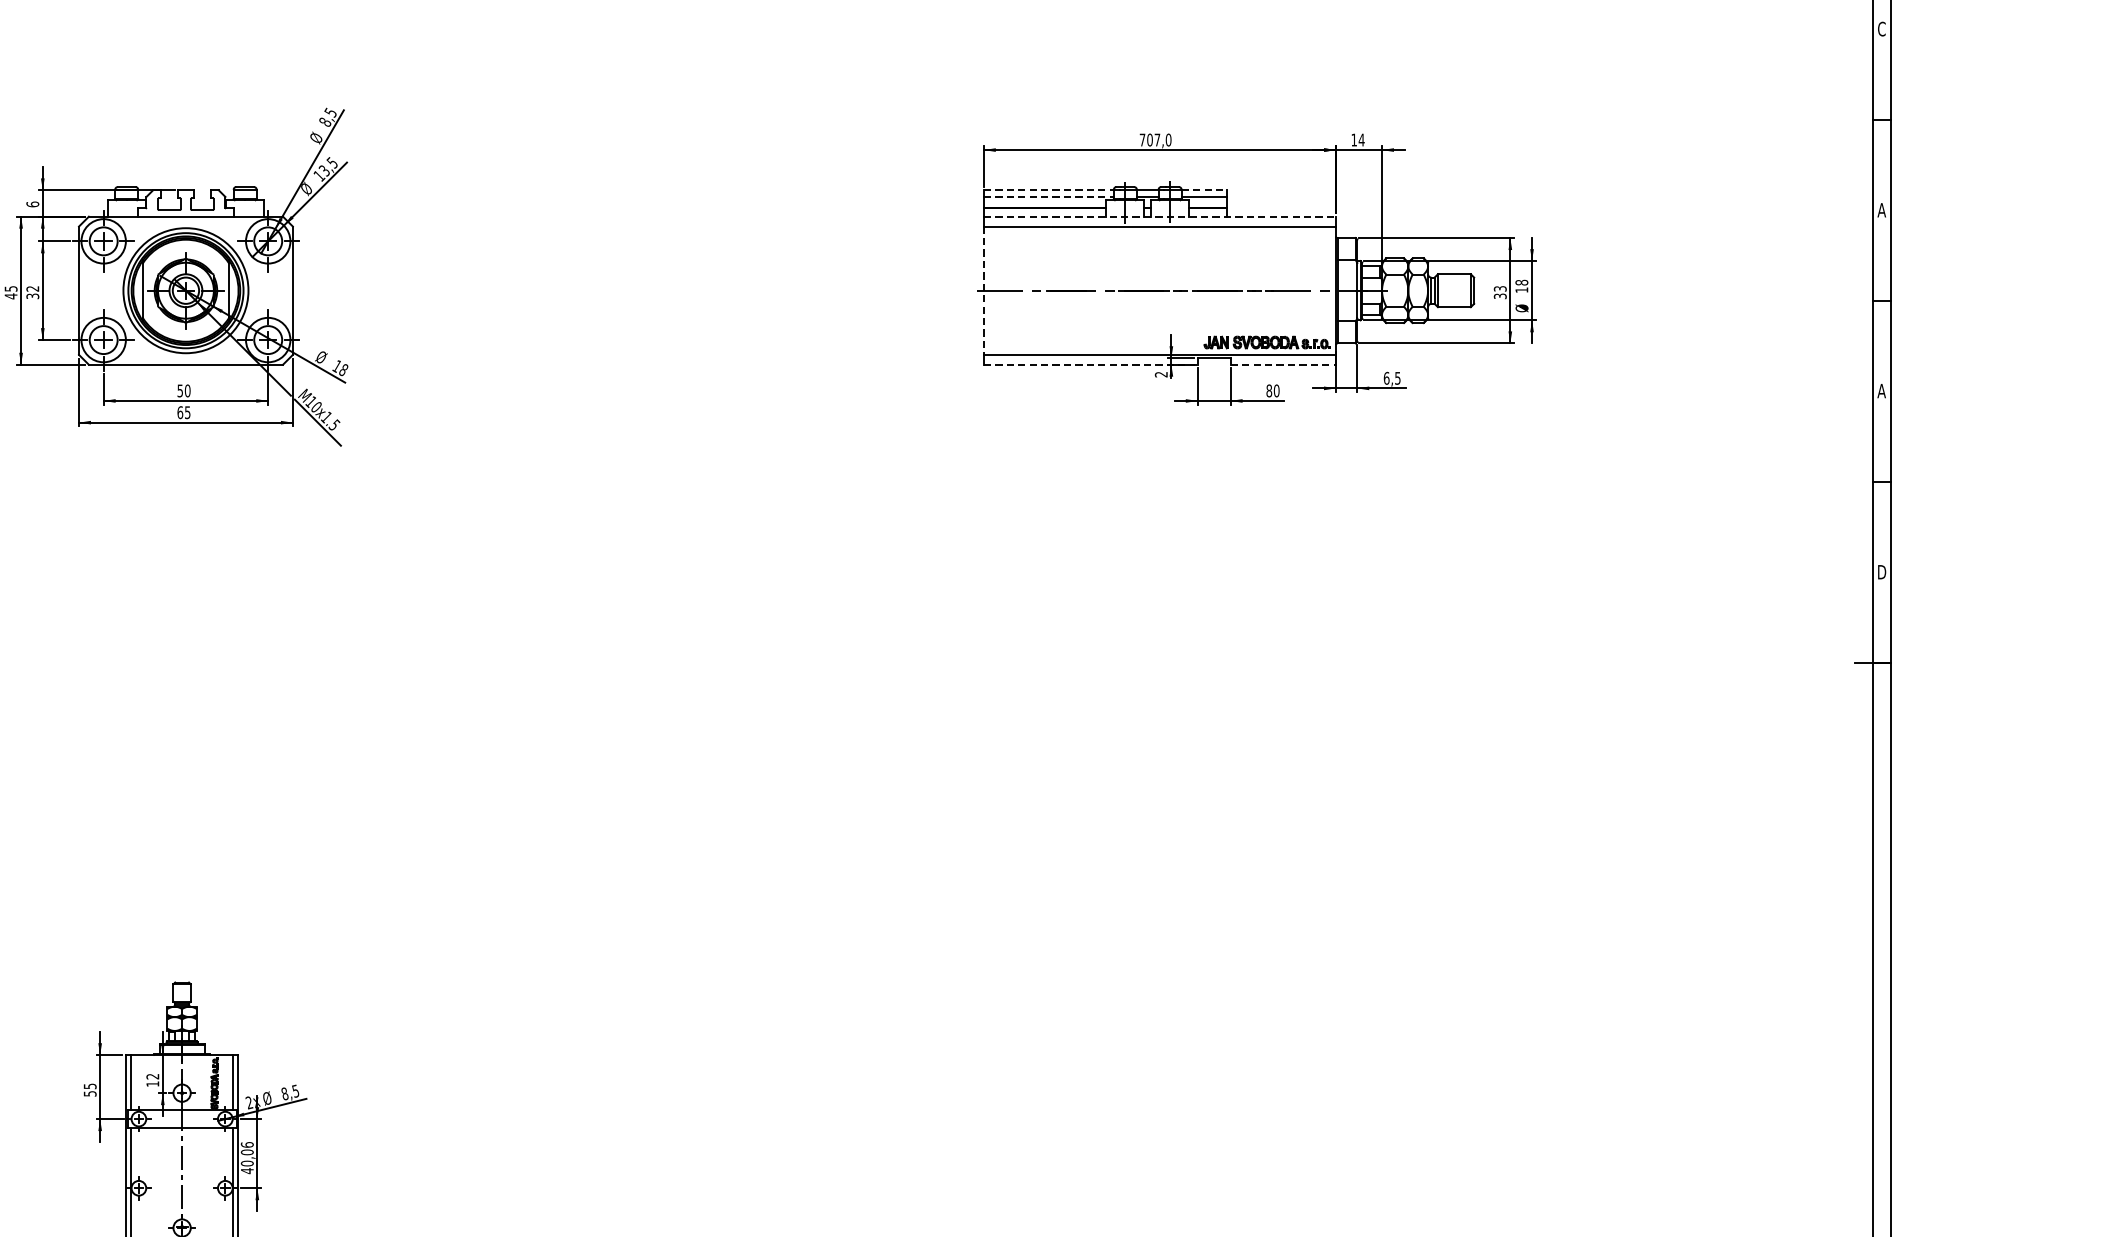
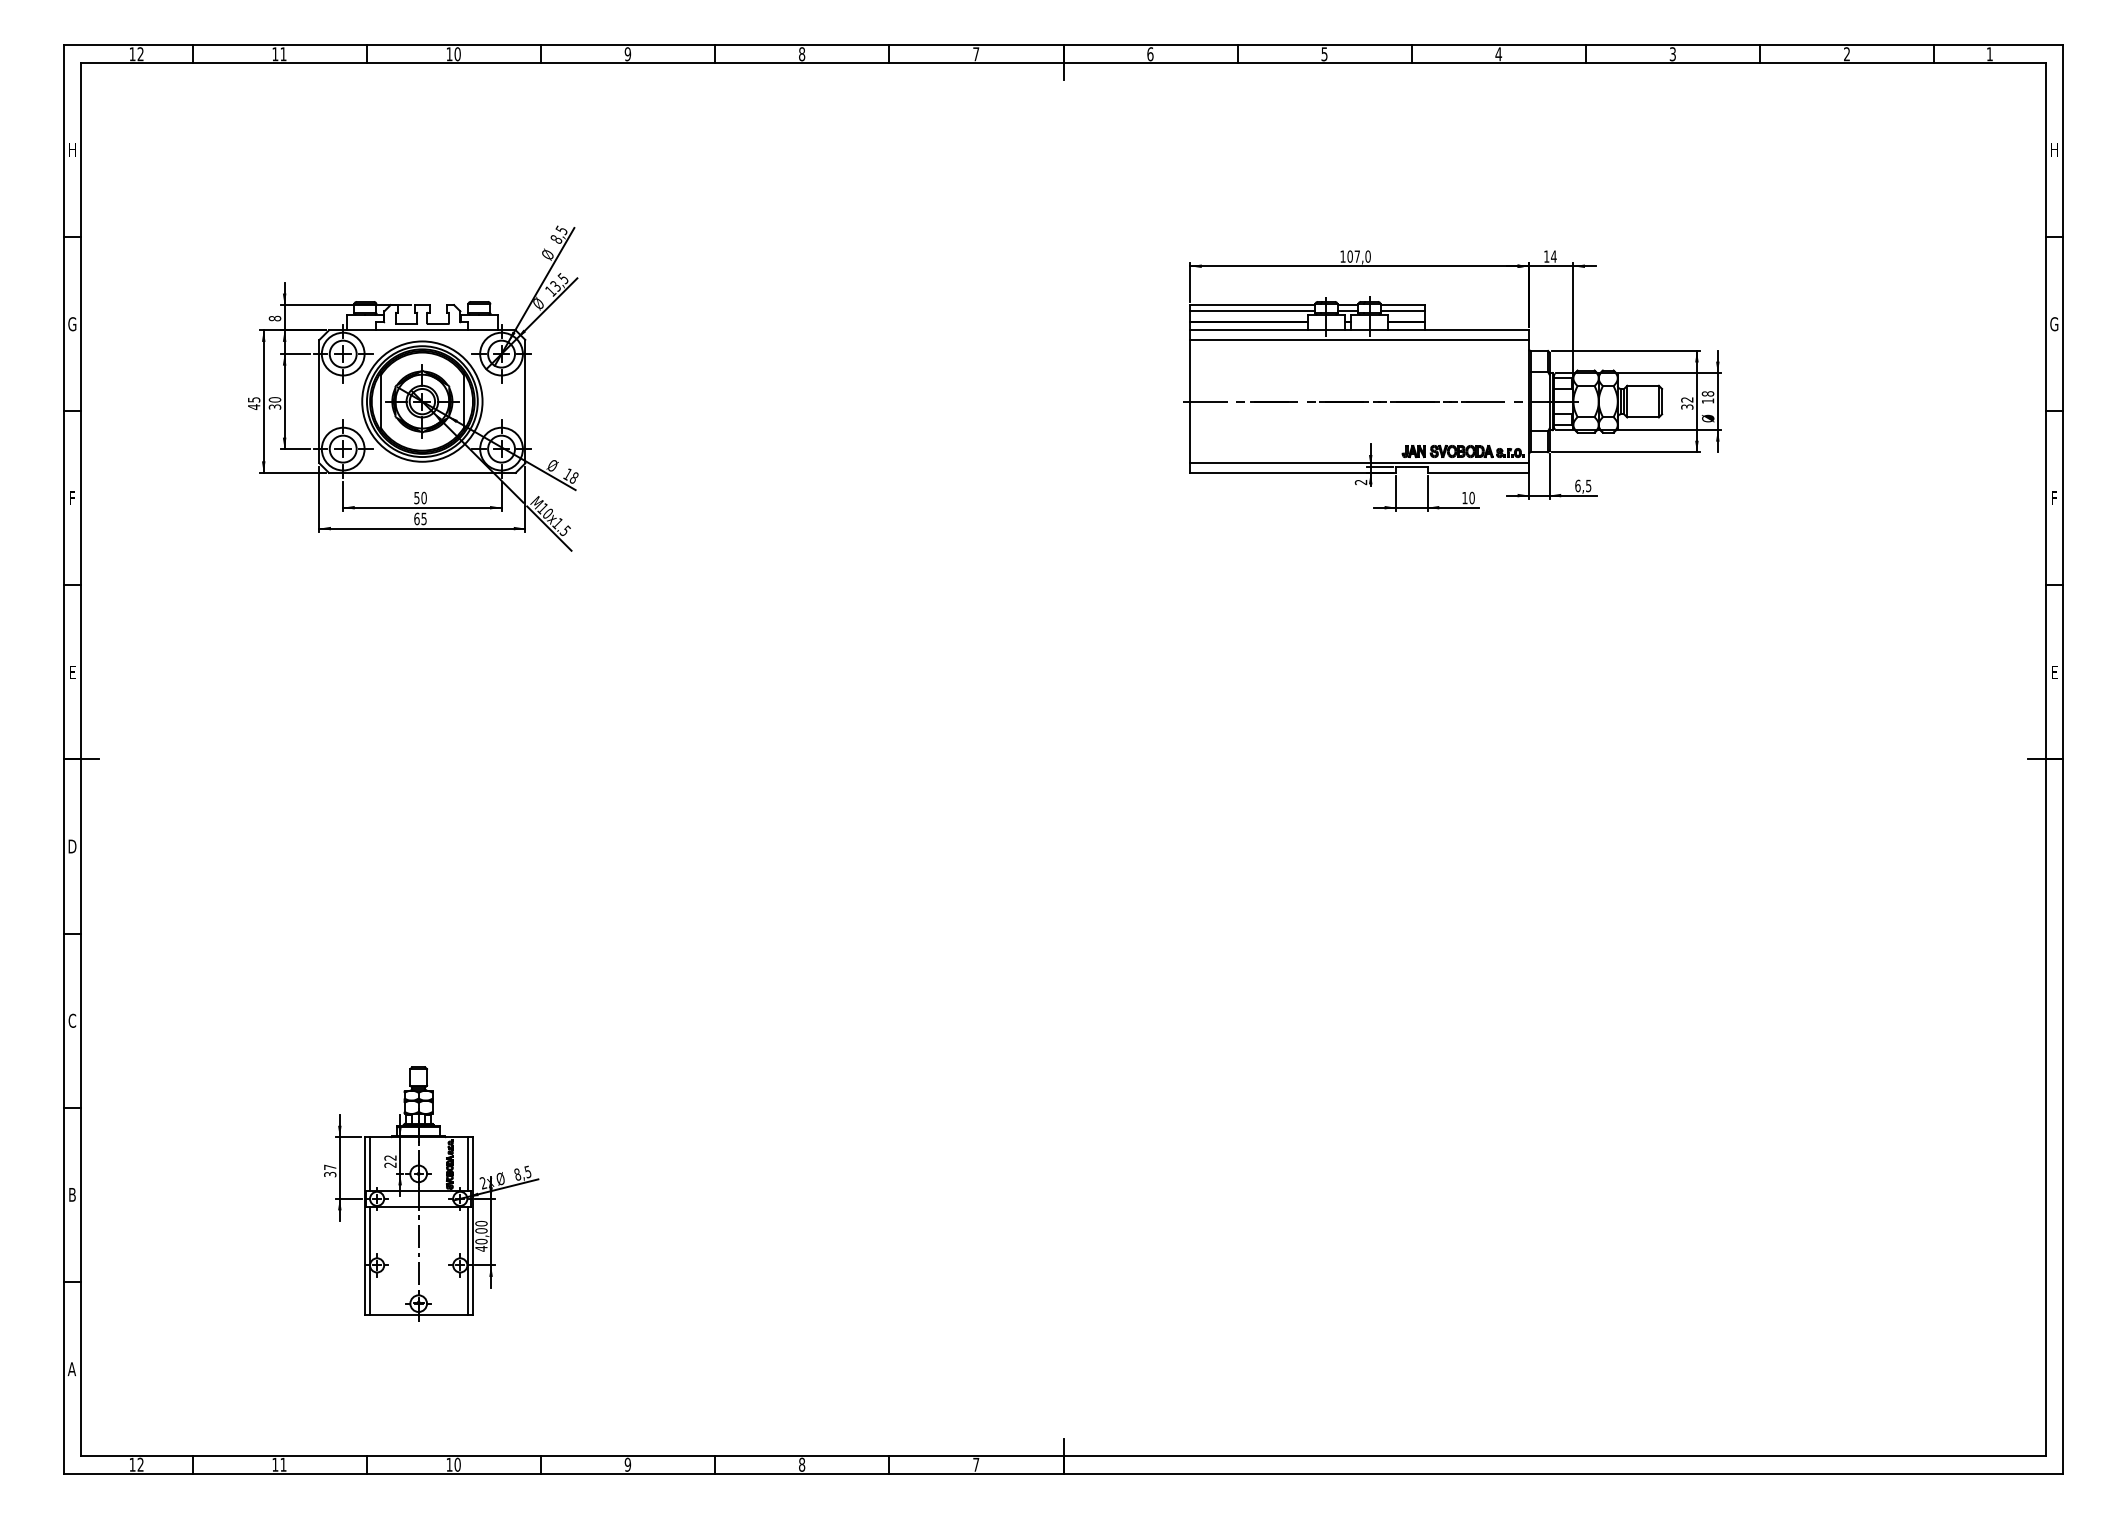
text: (1881, 28) -> (2054, 149), C -> H
text: (1142, 139) -> (1342, 256), 707,0 -> 107,0
line: (1048, 190) -> (1252, 305), dashed -> solid
line: (1205, 190) -> (1403, 305), dashed -> solid
line: (1048, 197) -> (1252, 311), dashed -> solid
text: (32, 204) -> (274, 318), 6 -> 8
text: (1881, 210) -> (2054, 324), A -> G
line: (1160, 216) -> (1360, 330), dashed -> solid
text: (32, 288) -> (274, 399), 32 -> 30
text: (1500, 288) -> (1687, 399), 33 -> 32
line: (984, 290) -> (1190, 401), dashed -> solid
line: (1091, 364) -> (1293, 472), dashed -> solid
line: (1283, 364) -> (1478, 472), dashed -> solid
text: (1268, 390) -> (1464, 497), 80 -> 10
text: (1881, 391) -> (2054, 498), A -> F
text: (1881, 572) -> (2054, 672), D -> E
text: (152, 1083) -> (390, 1164), 12 -> 22
text: (90, 1089) -> (330, 1170), 55 -> 37
text: (247, 1144) -> (481, 1223), 40,06 -> 40,00

